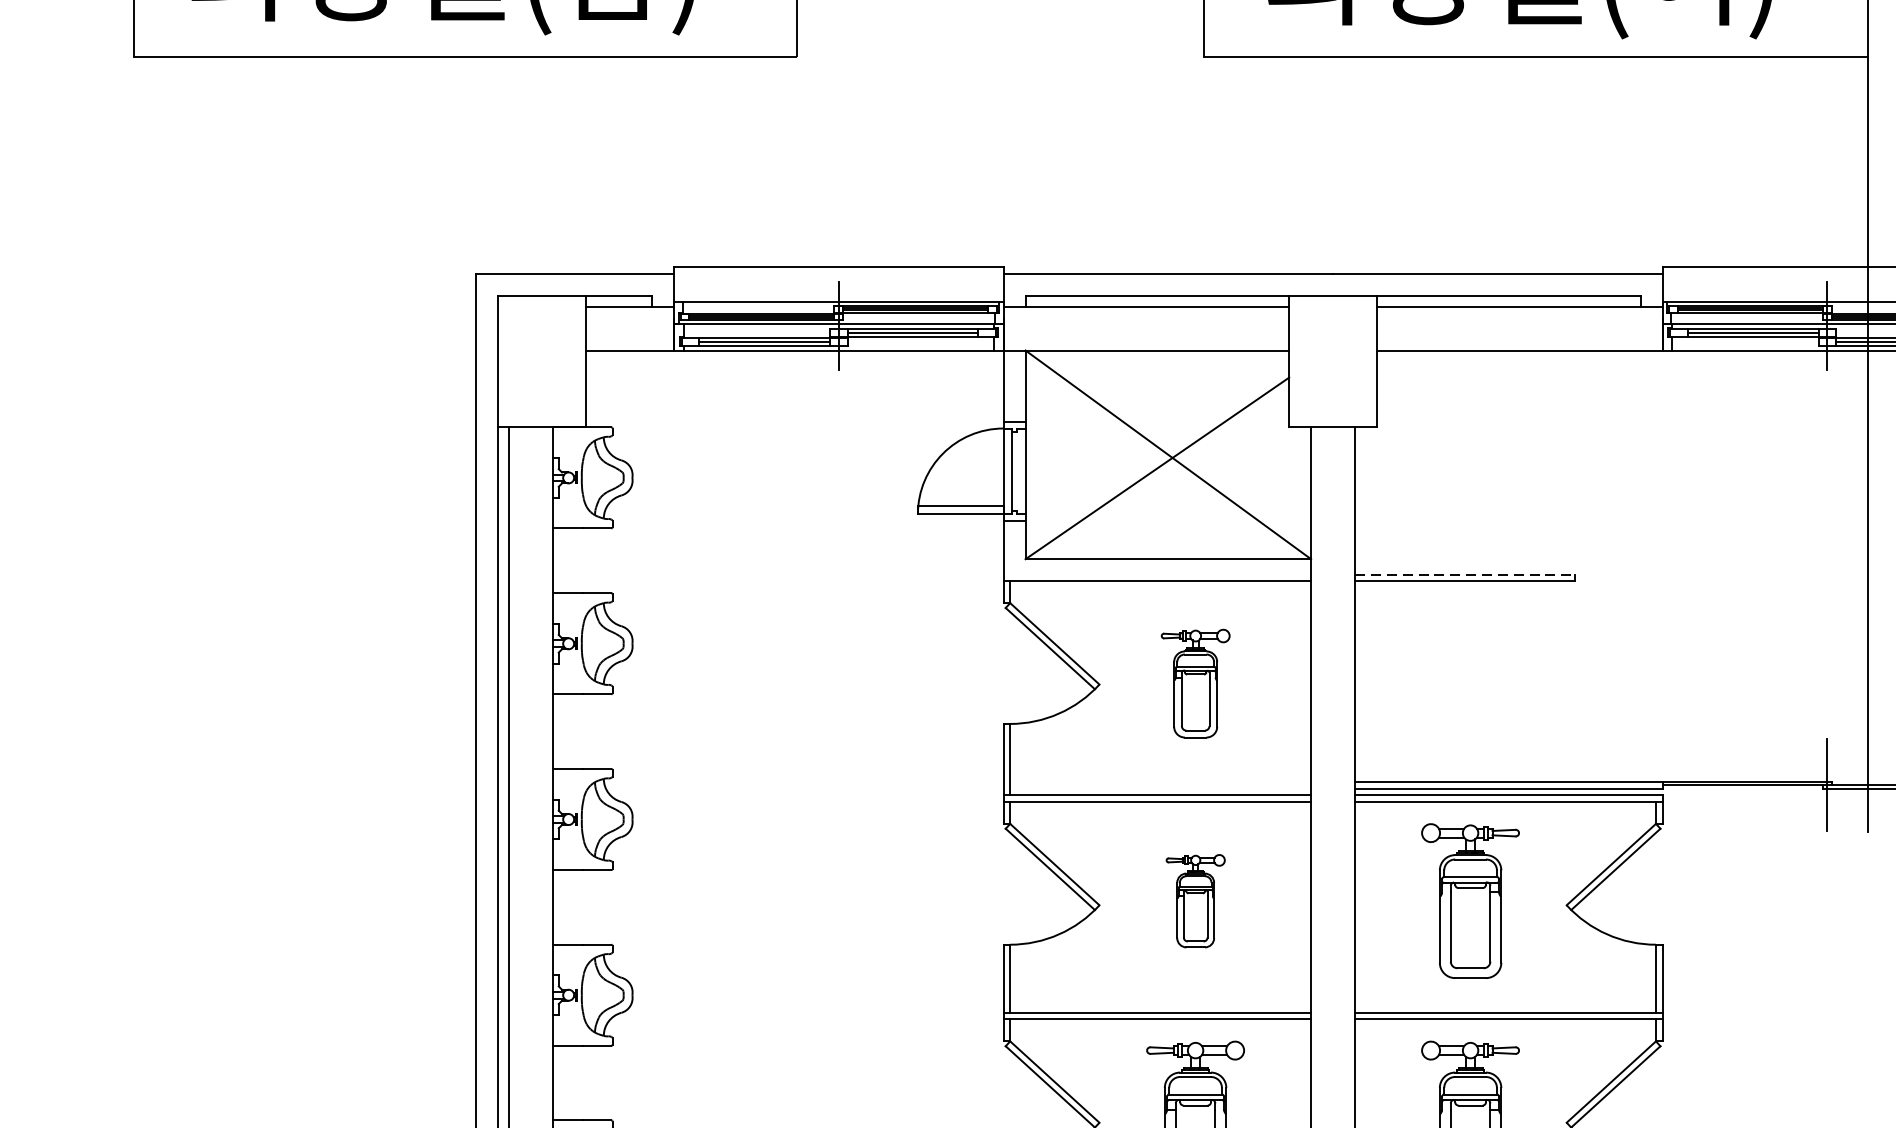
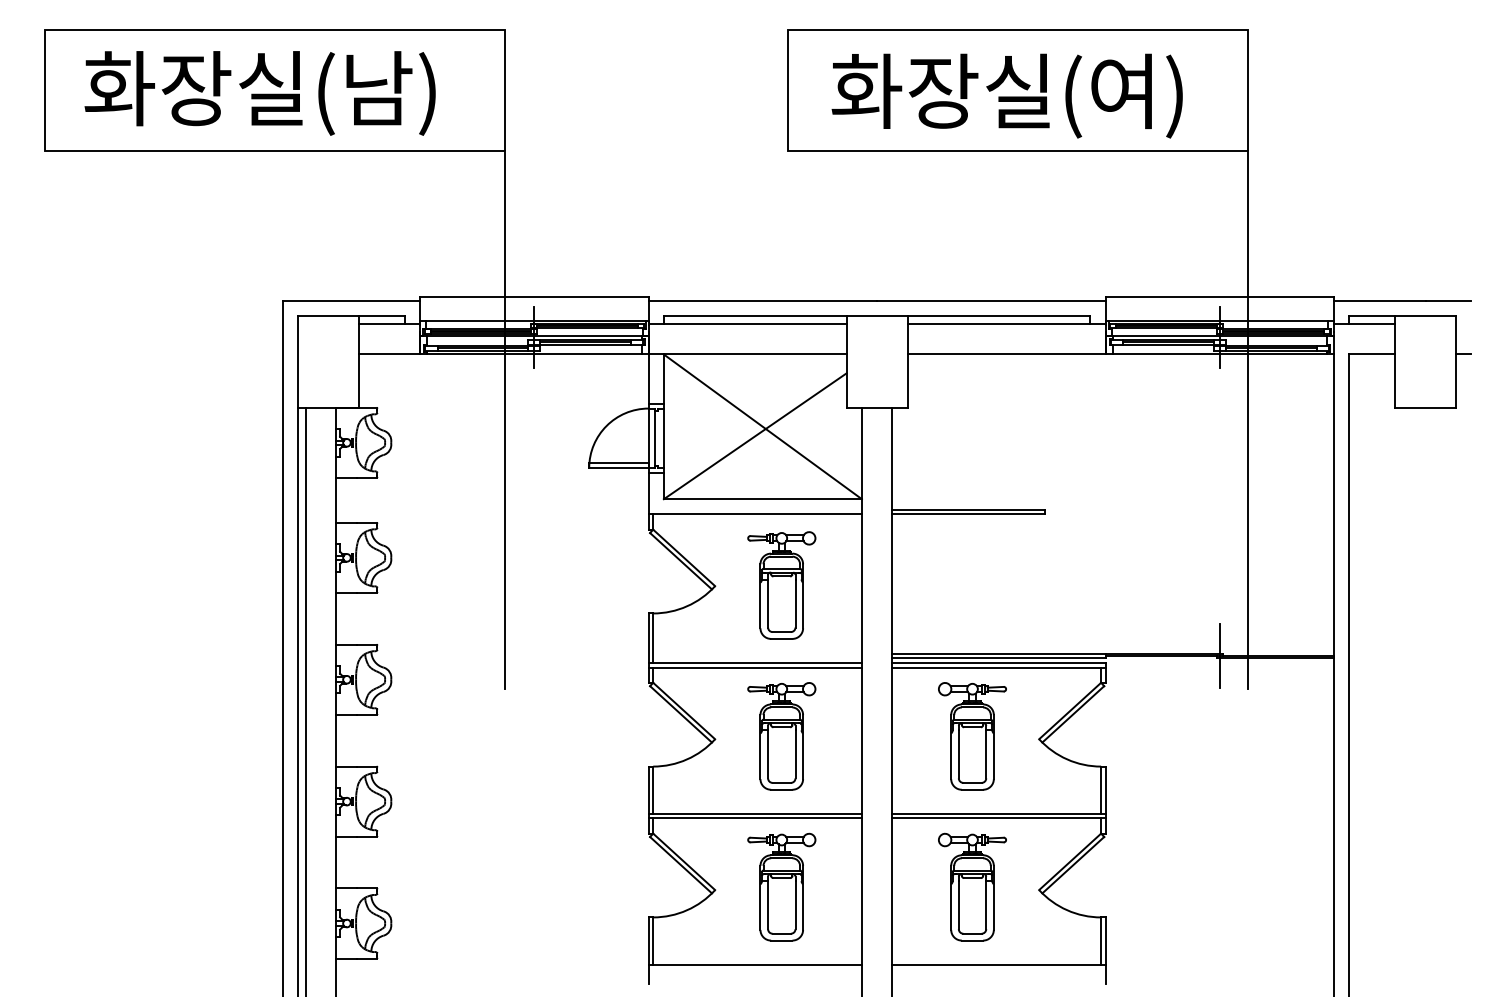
line: (797, 444) -> (505, 419), added
line: (1466, 574) -> (969, 509), dashed -> solid
part: (1195, 683) -> (781, 585), size x1.43
part: (1195, 901) -> (781, 736), size x1.67

